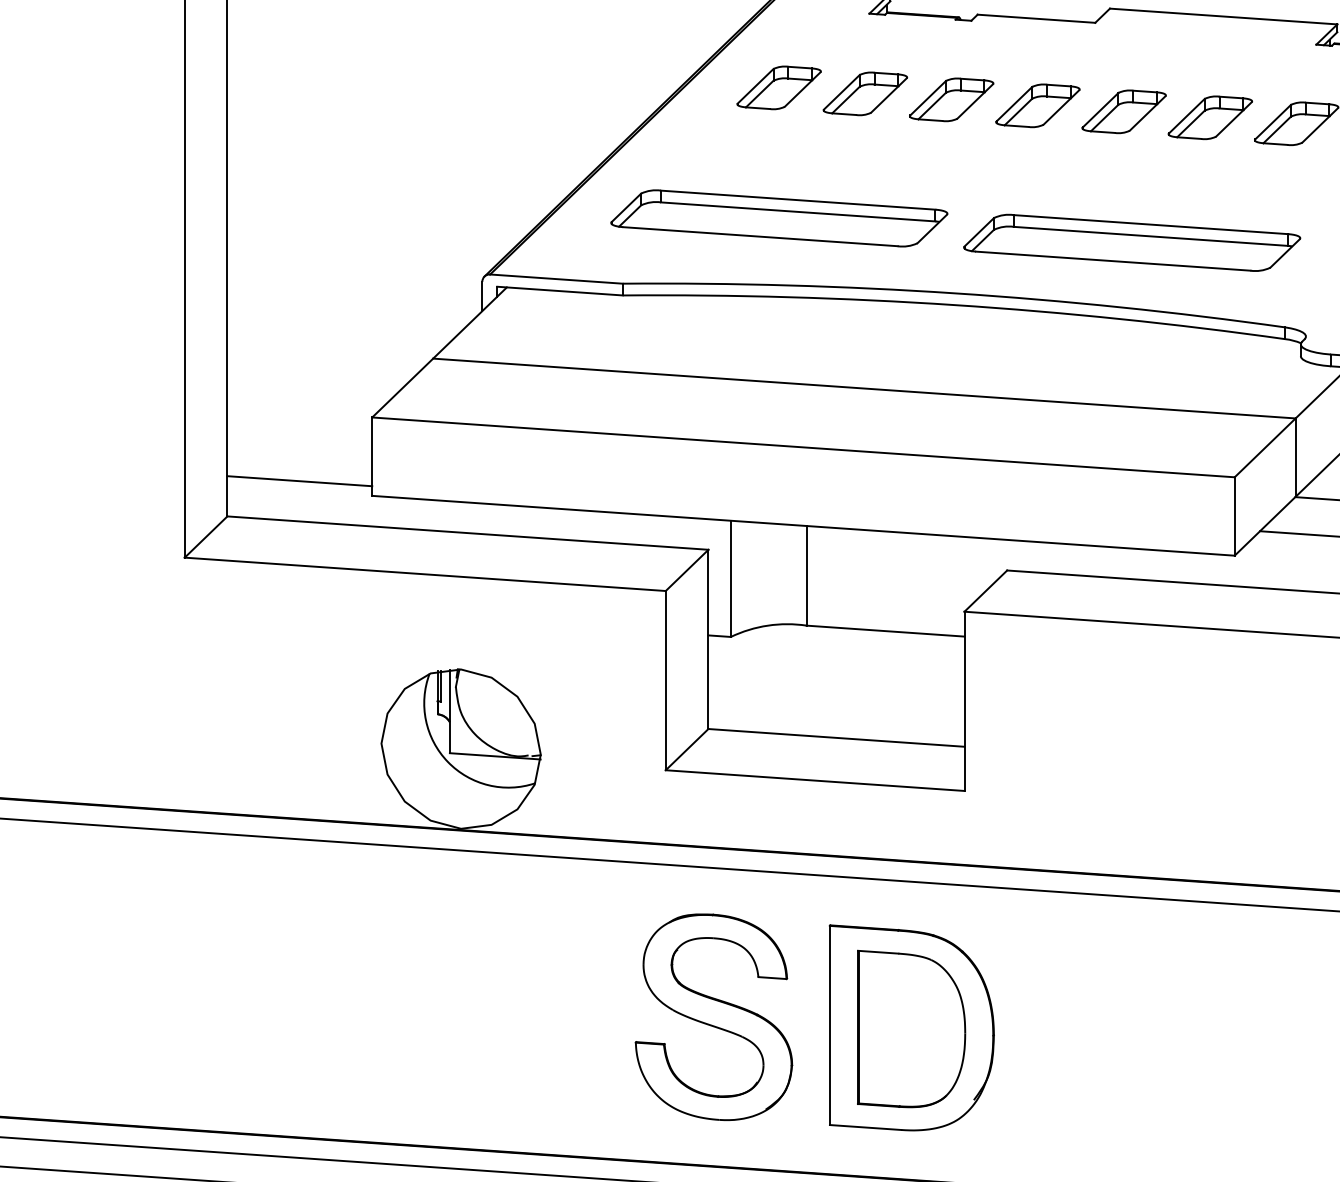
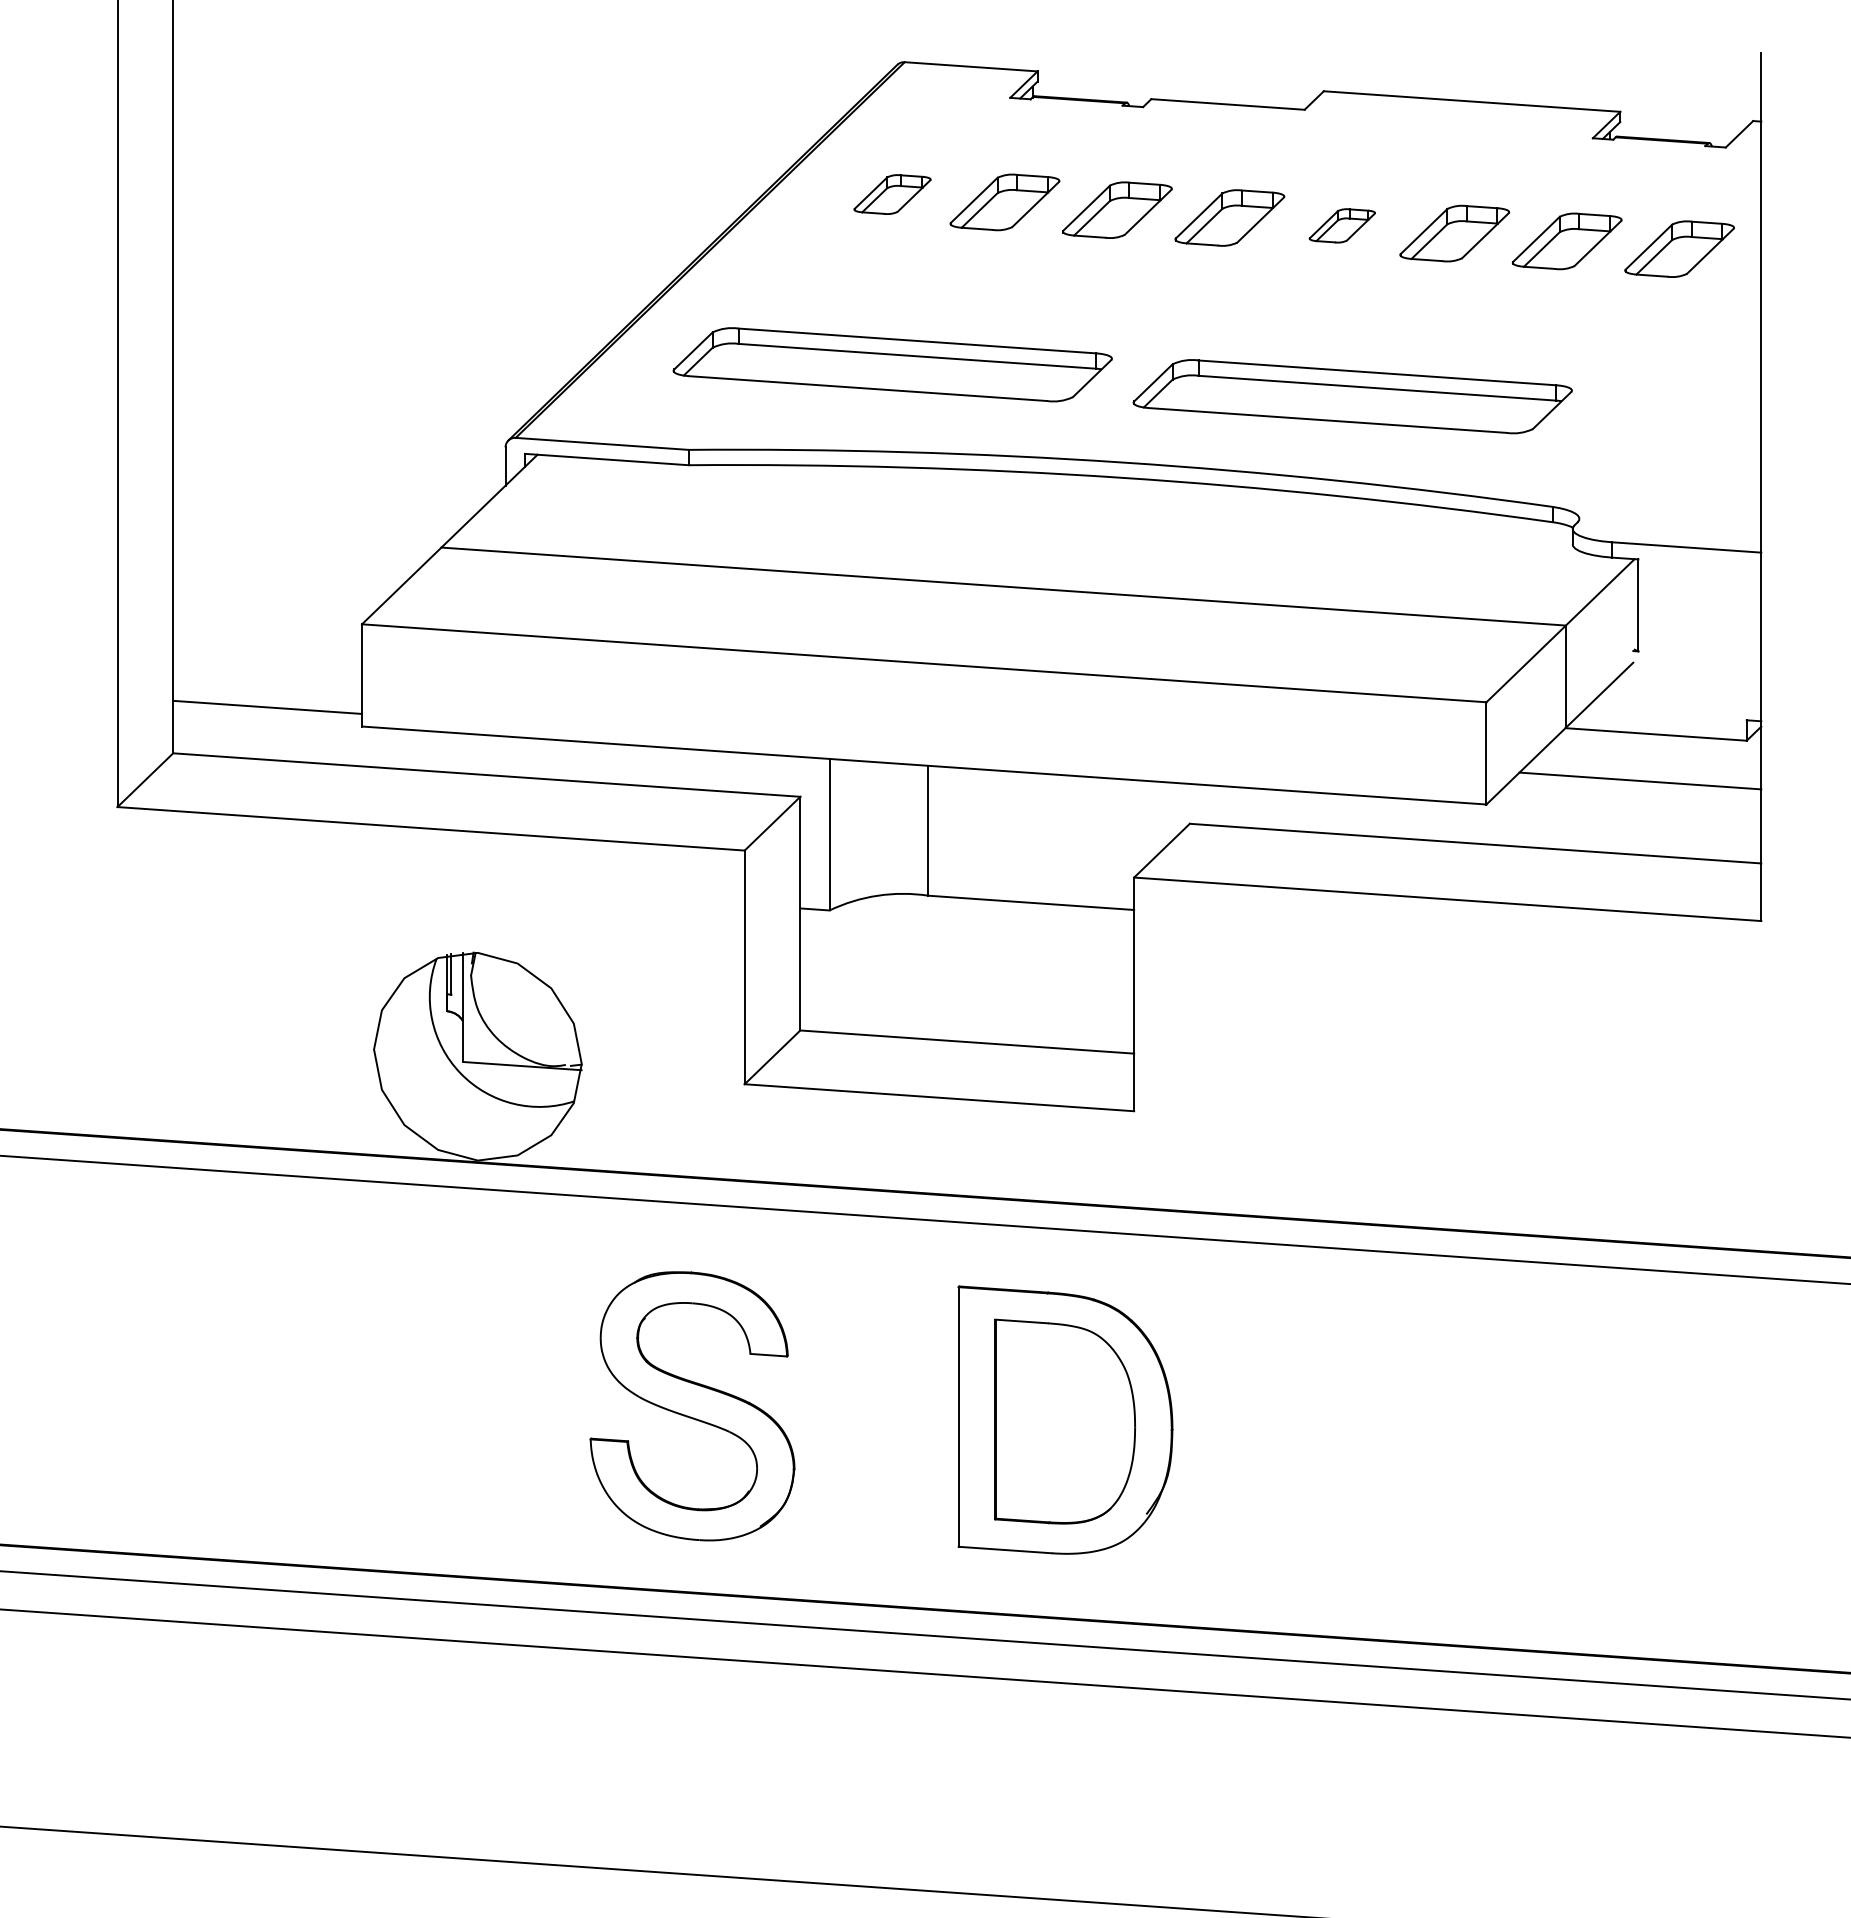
part: (779, 87) -> (892, 194), size x0.7
part: (1124, 111) -> (1342, 225), size x0.6
part: (713, 1017) -> (692, 1406), moved

